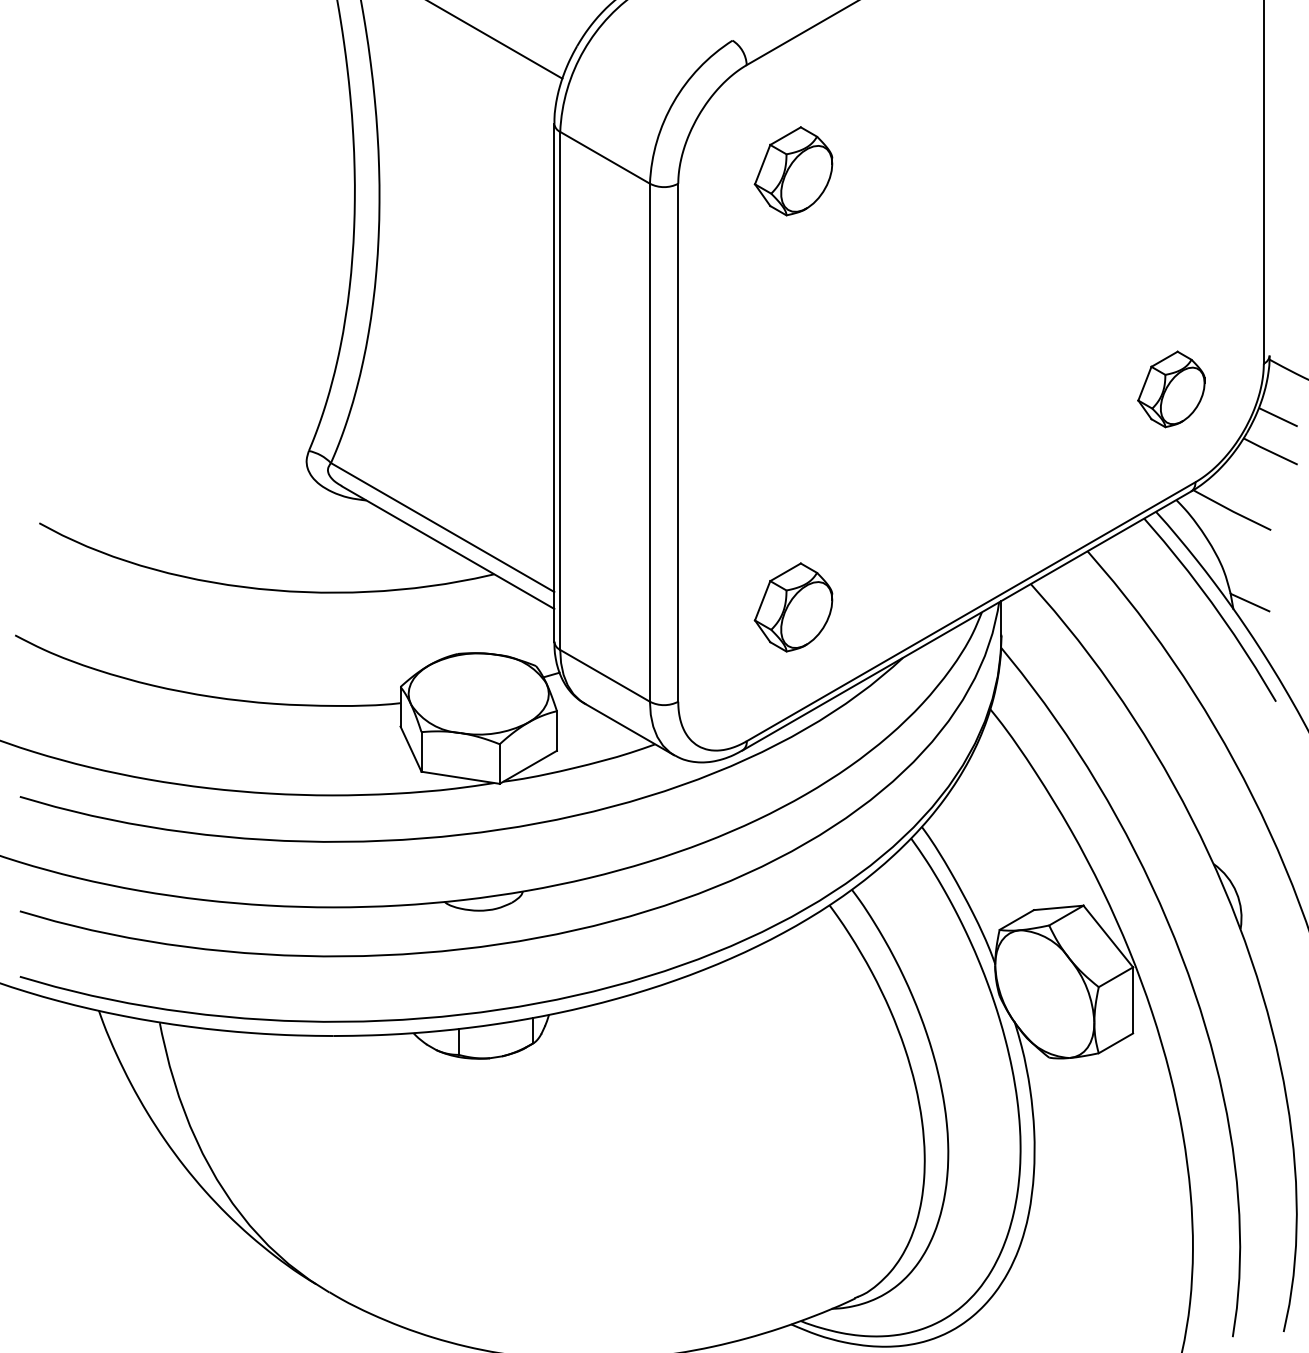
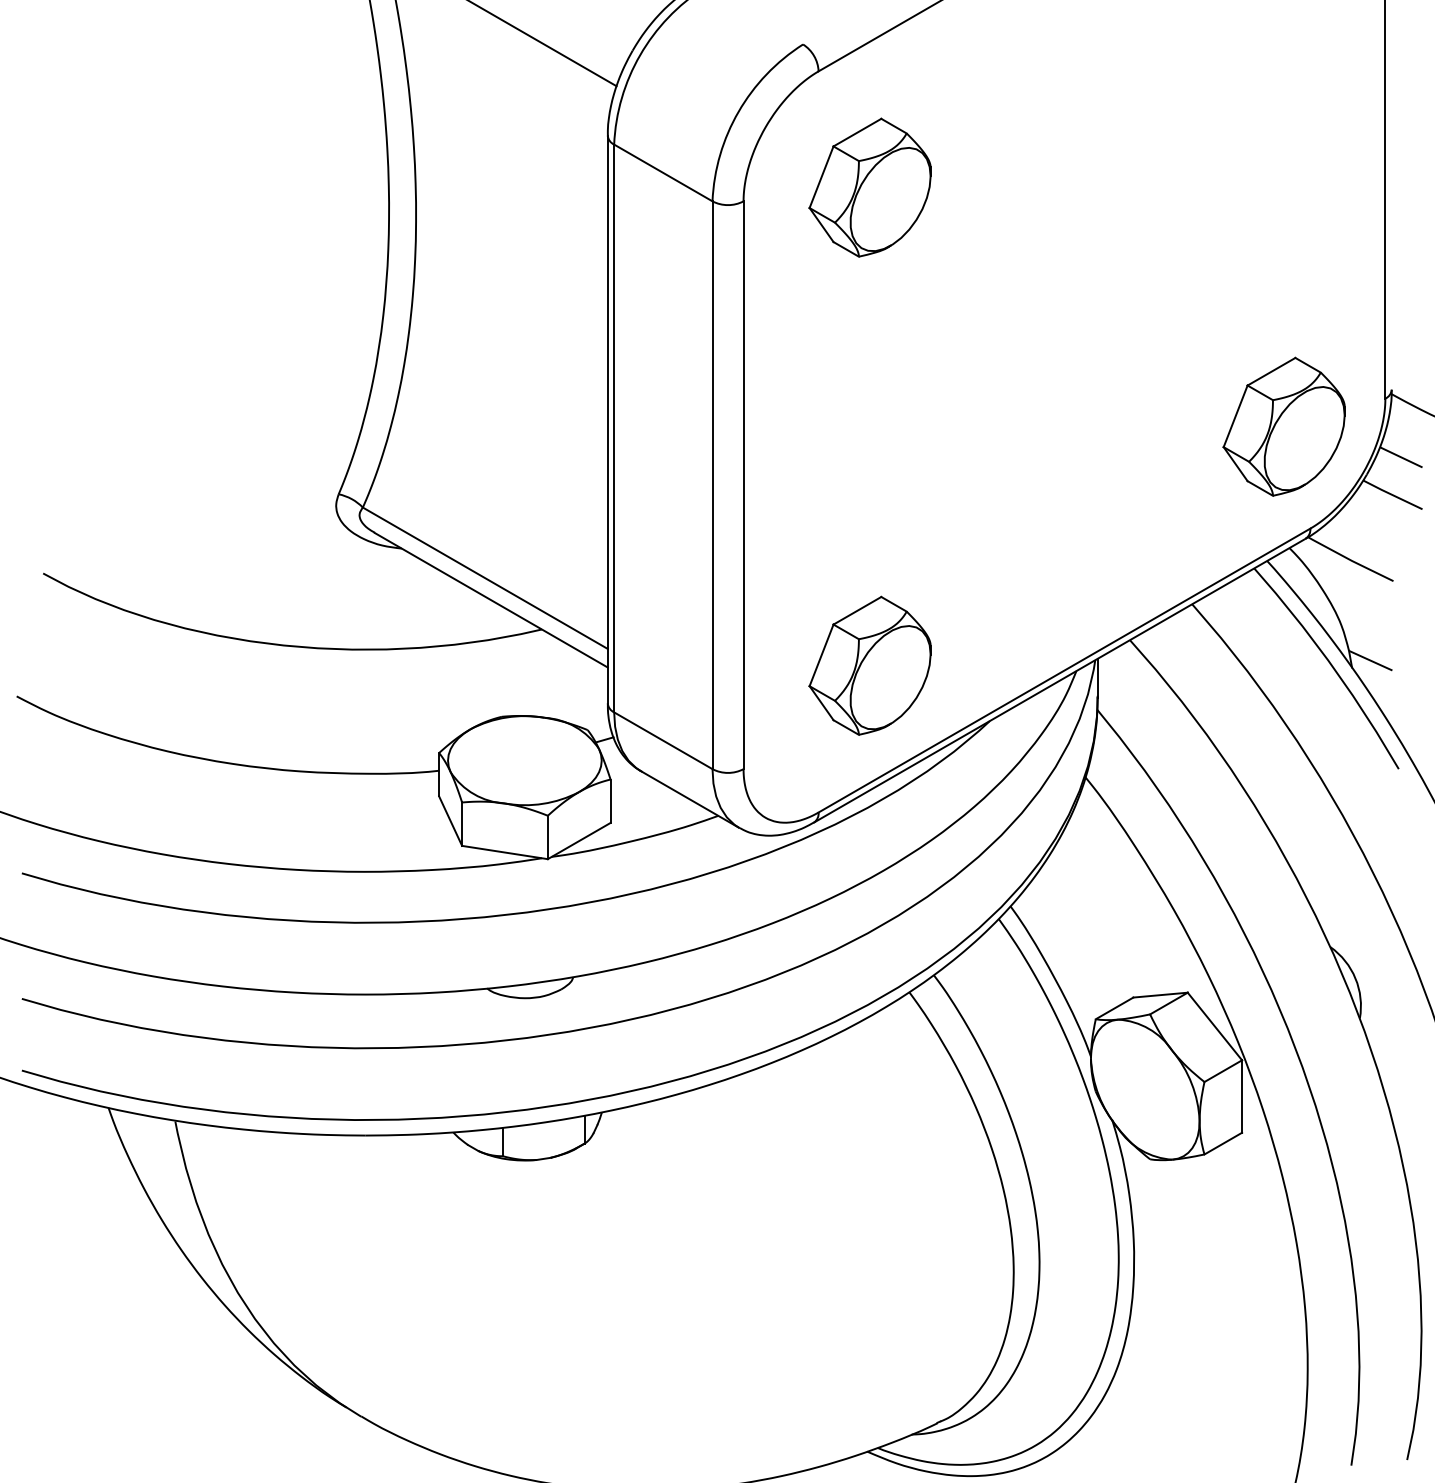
part: (793, 171) -> (869, 187), size x1.43
part: (1171, 389) -> (1284, 426), size x1.67
part: (793, 607) -> (869, 665), size x1.43

